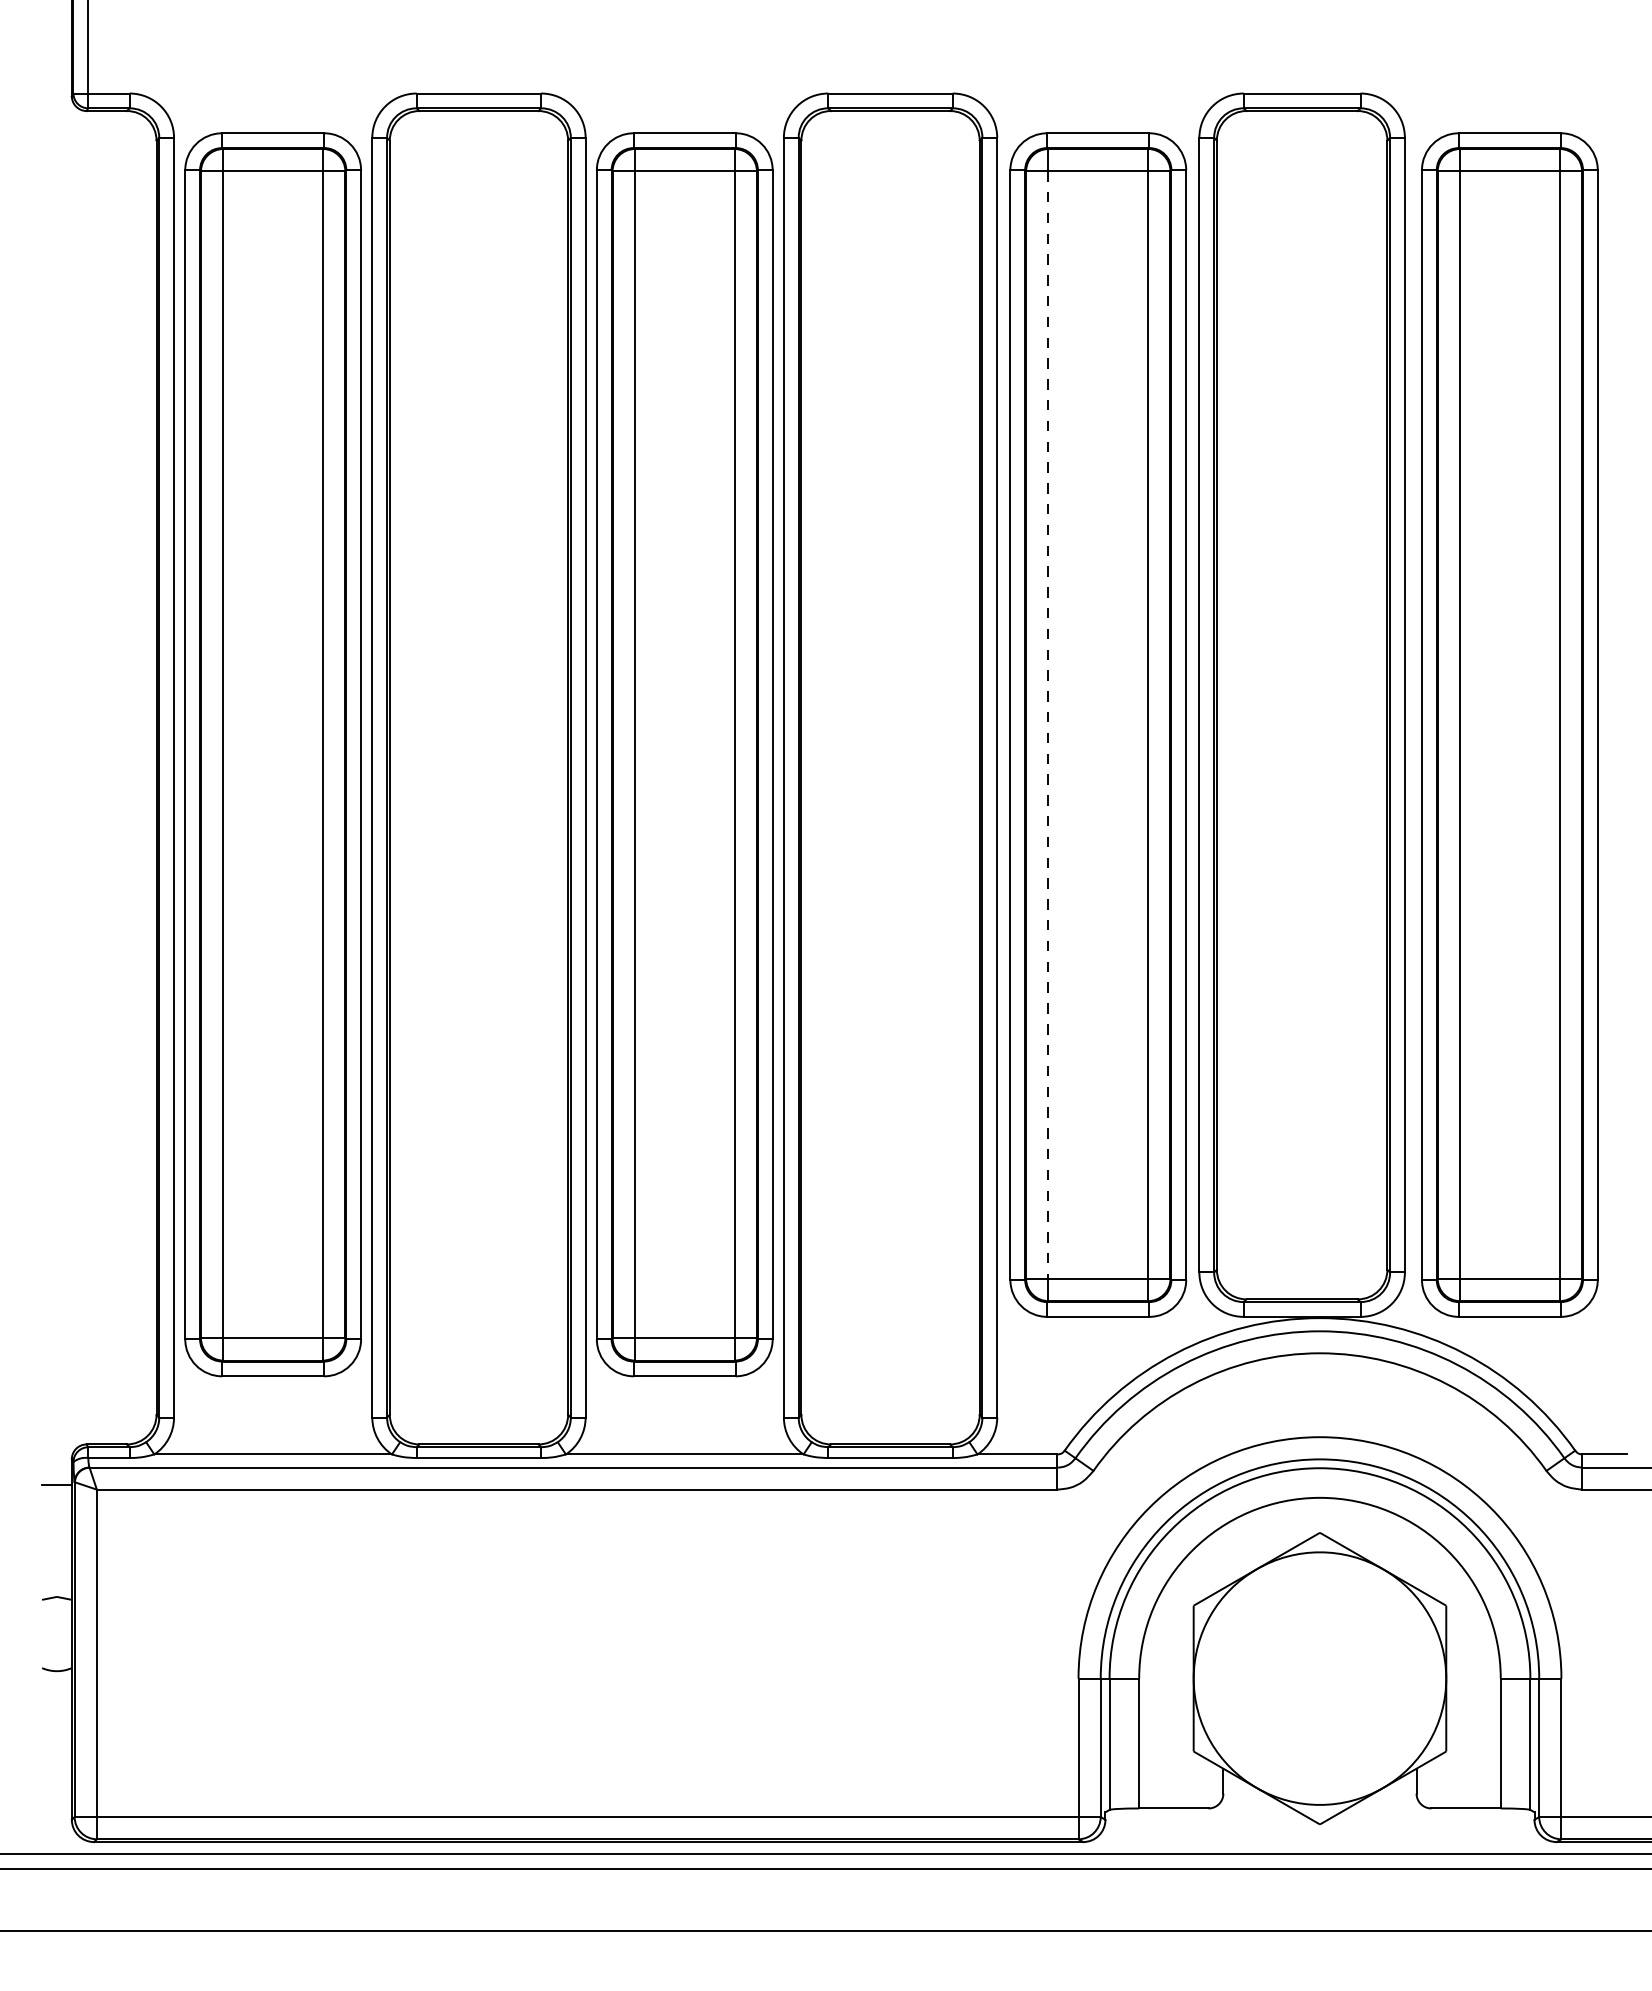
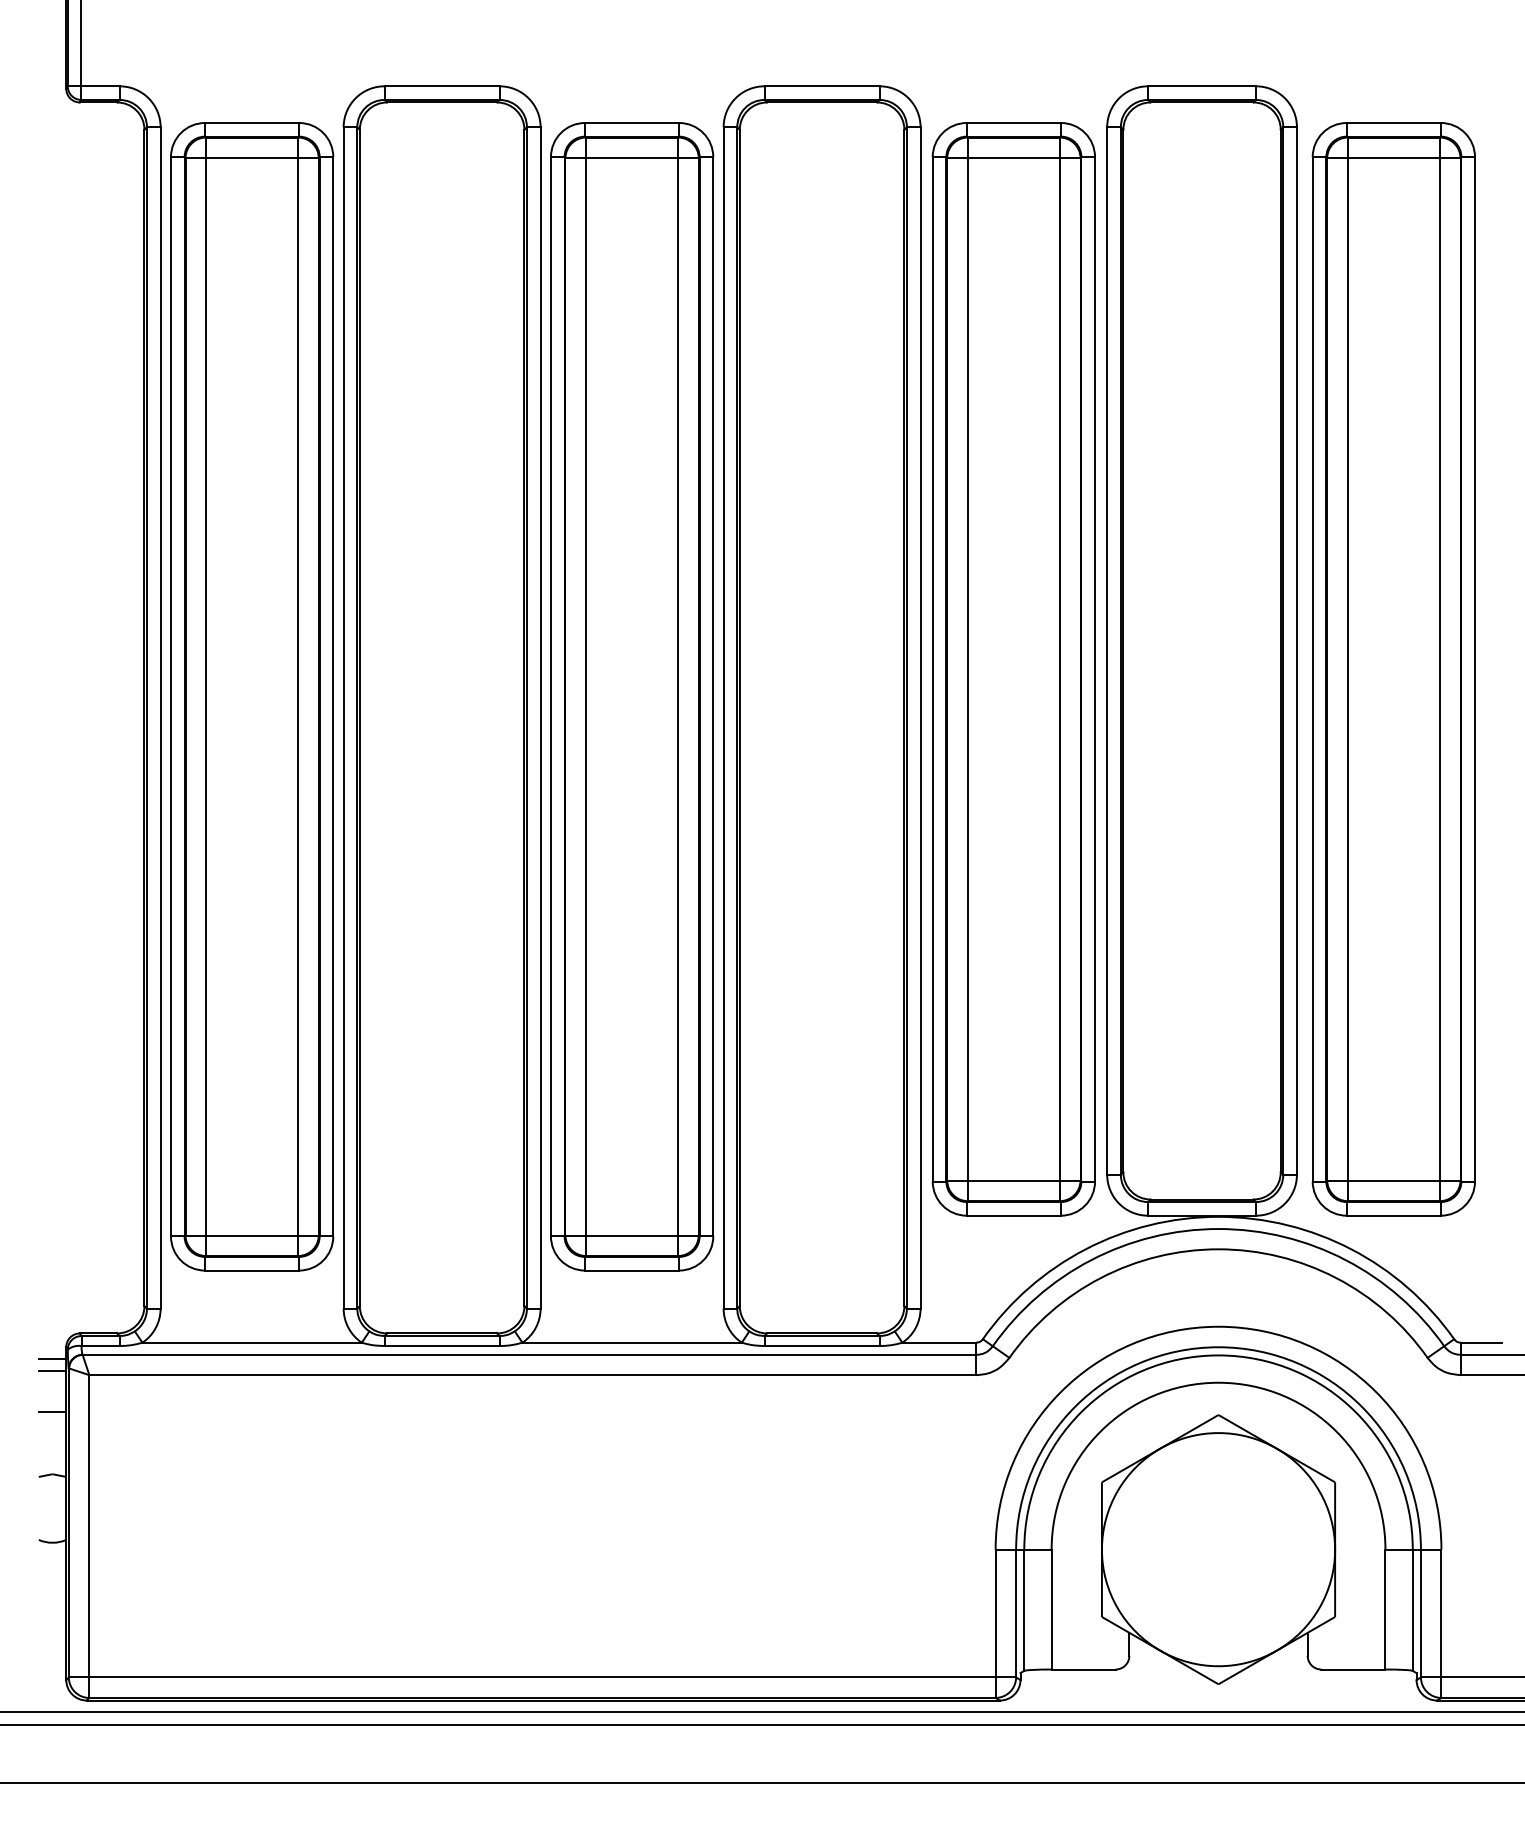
line: (1048, 725) -> (967, 669), dashed -> solid
line: (56, 1471) -> (52, 1358), added
line: (56, 1530) -> (52, 1412), added

